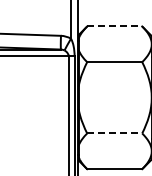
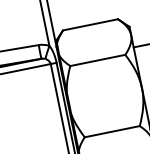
line: (114, 26) -> (90, 24), dashed -> solid
line: (114, 133) -> (112, 131), dashed -> solid

